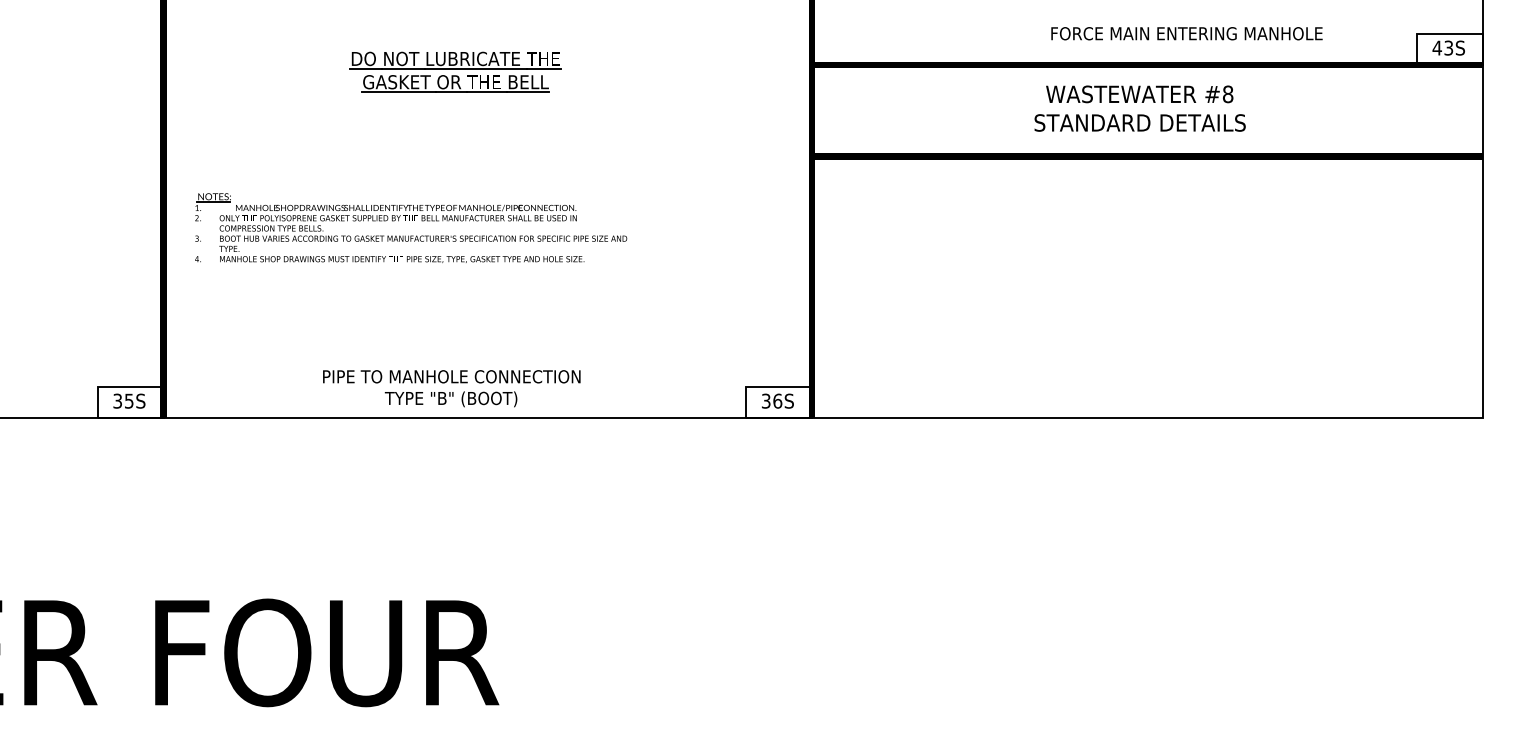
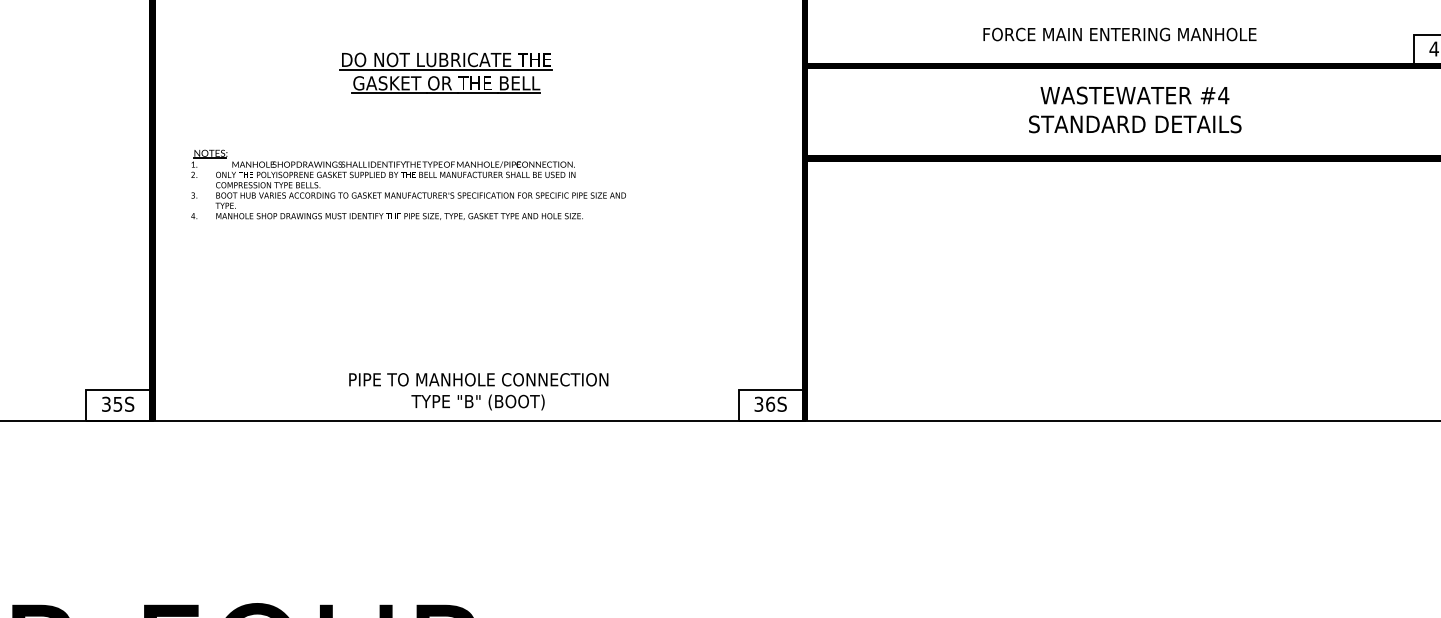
text: (1186, 33) -> (1119, 34), moved
text: (1227, 94) -> (1223, 95), #8 -> #4
part: (412, 220) -> (410, 177), moved
text: (451, 388) -> (478, 391), moved

